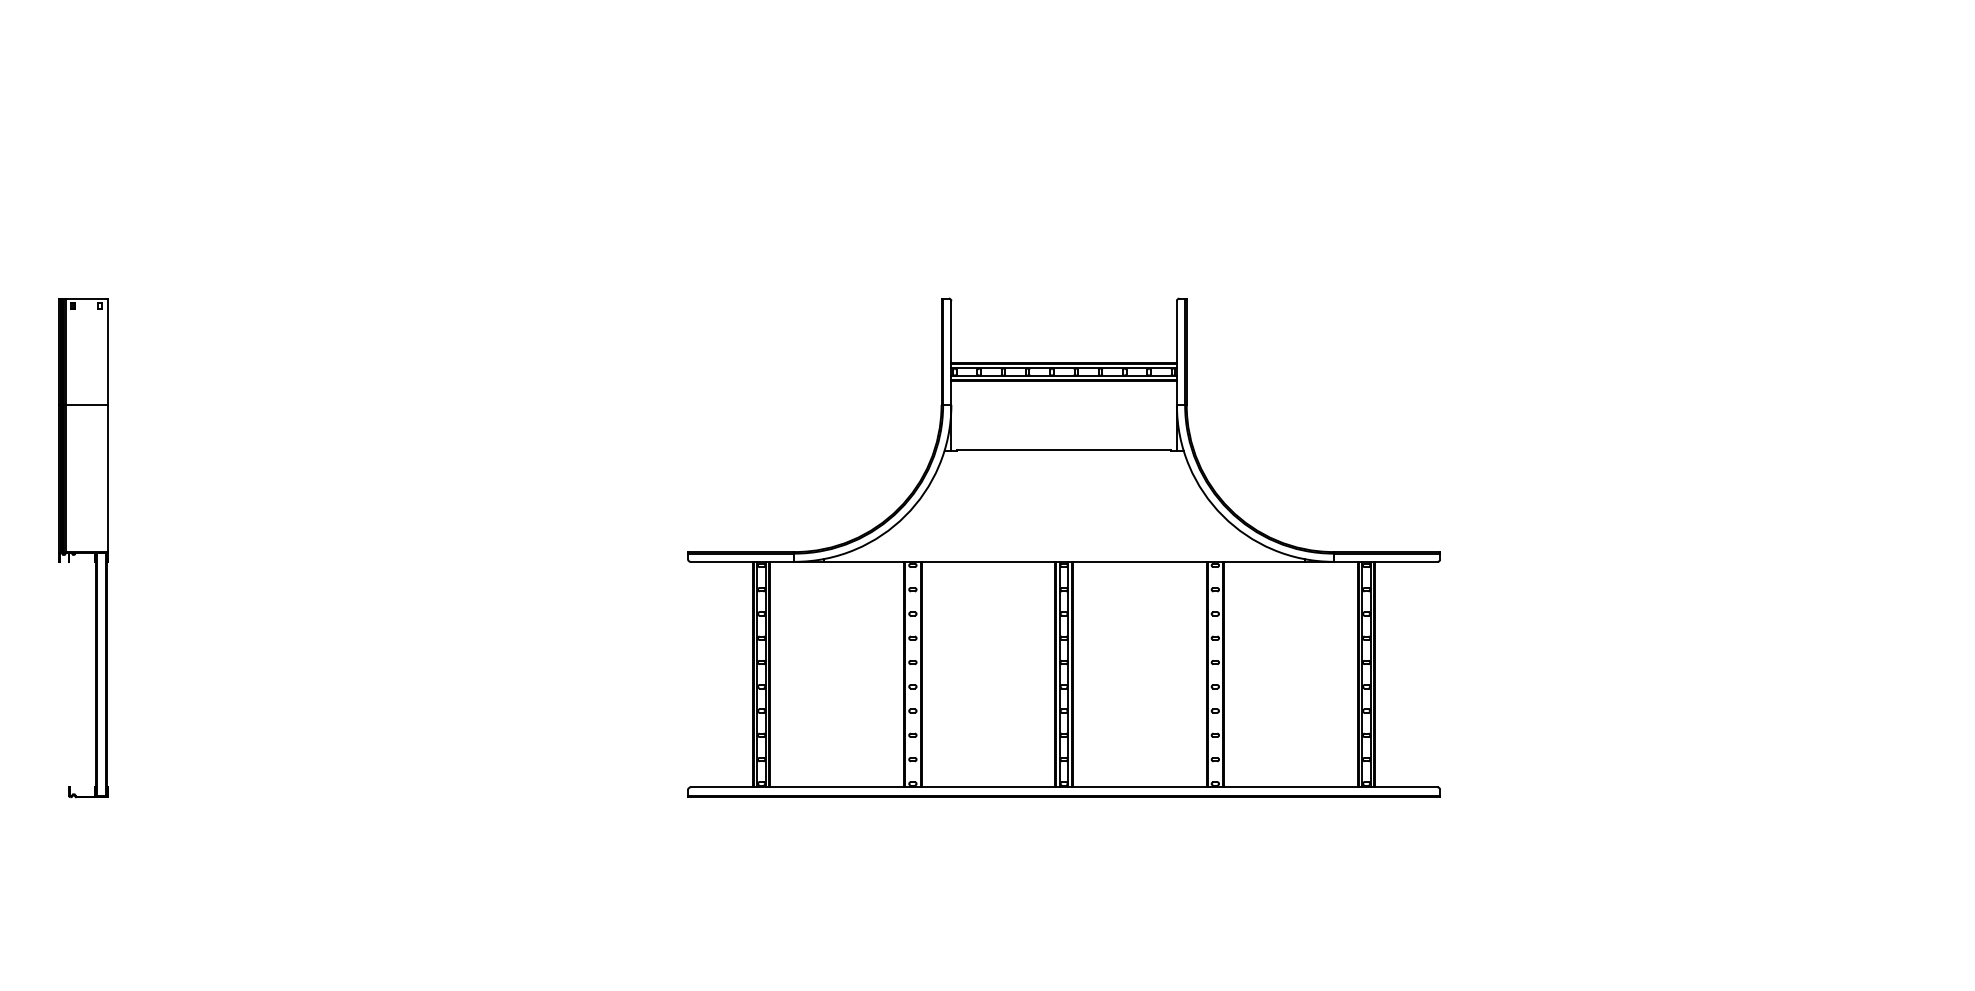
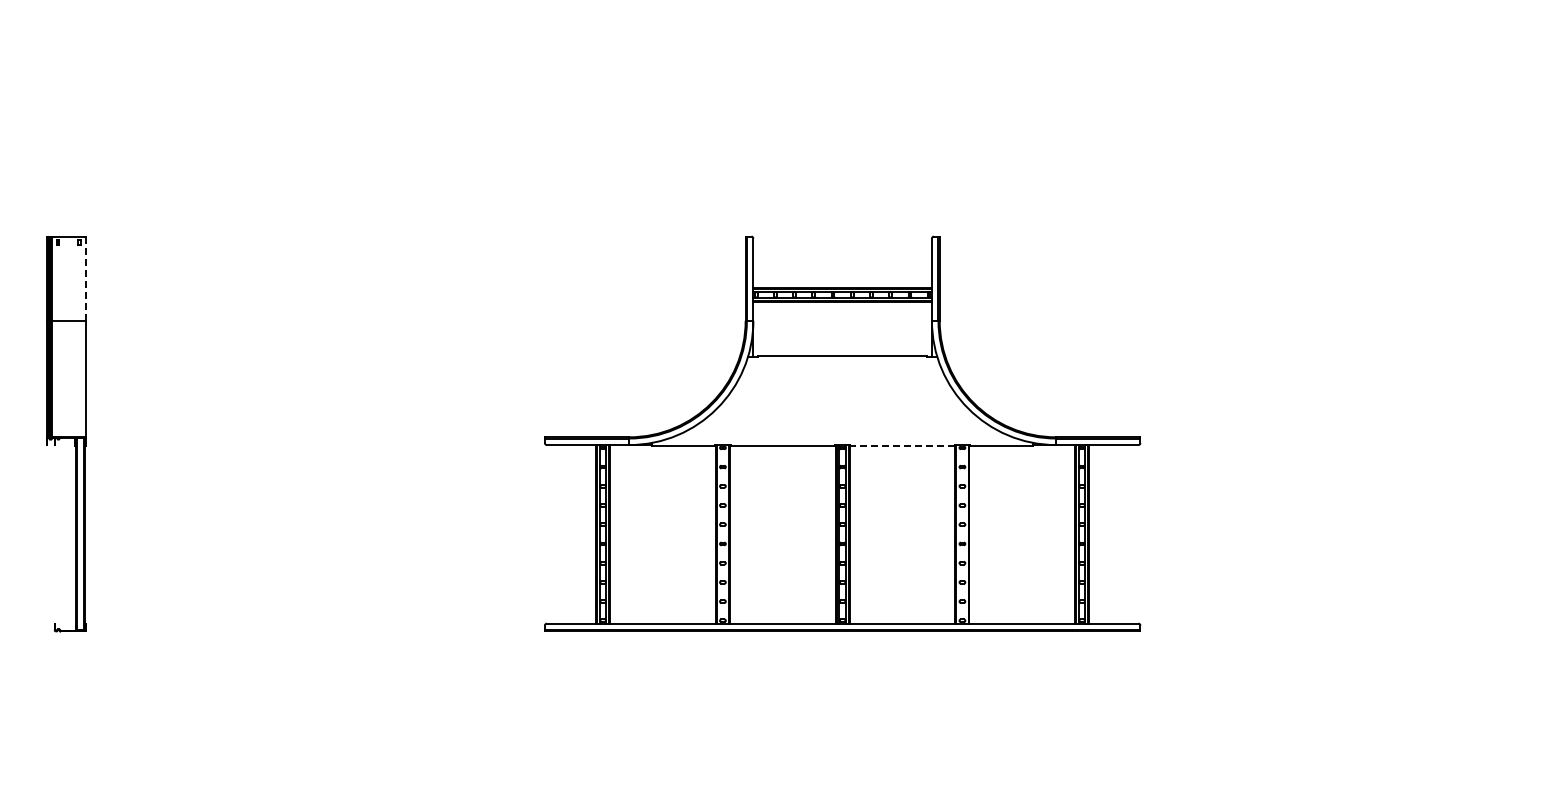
line: (107, 352) -> (85, 279), solid -> dashed
line: (1139, 562) -> (902, 445), solid -> dashed

